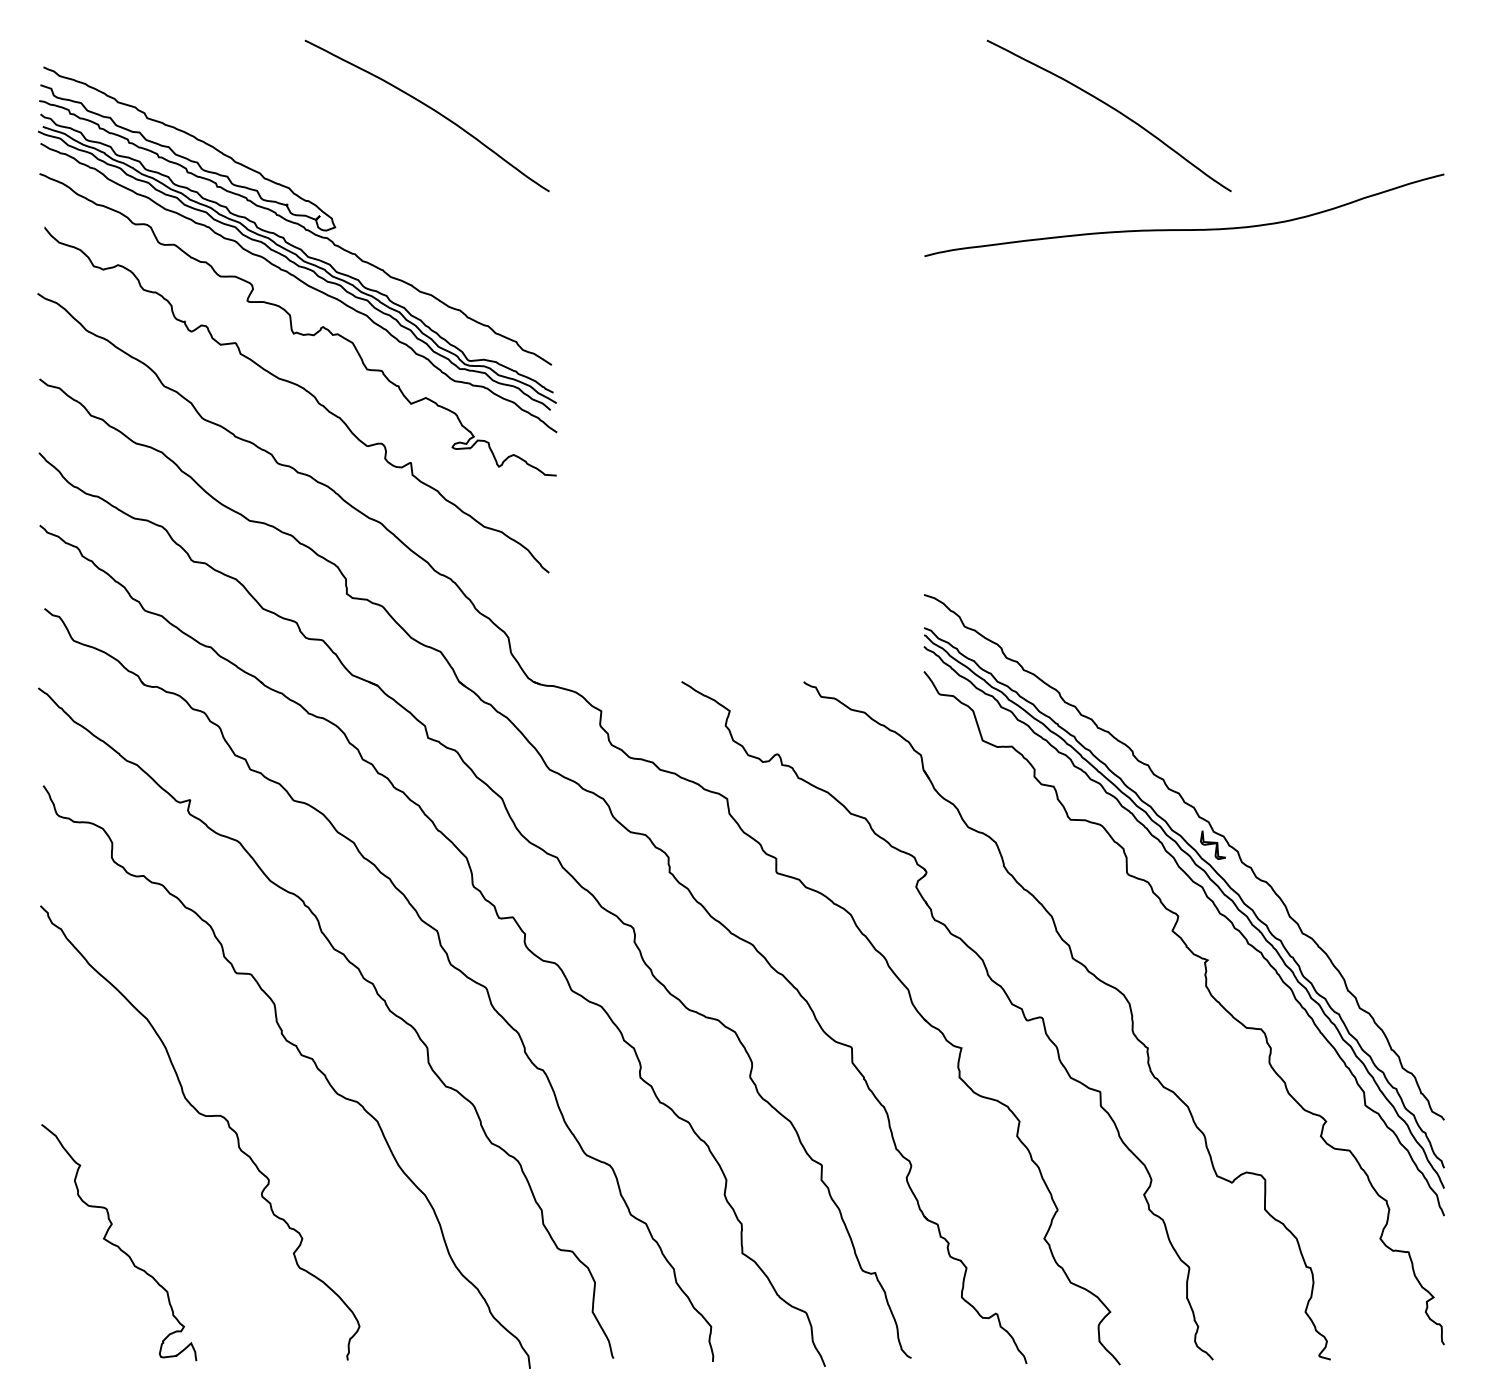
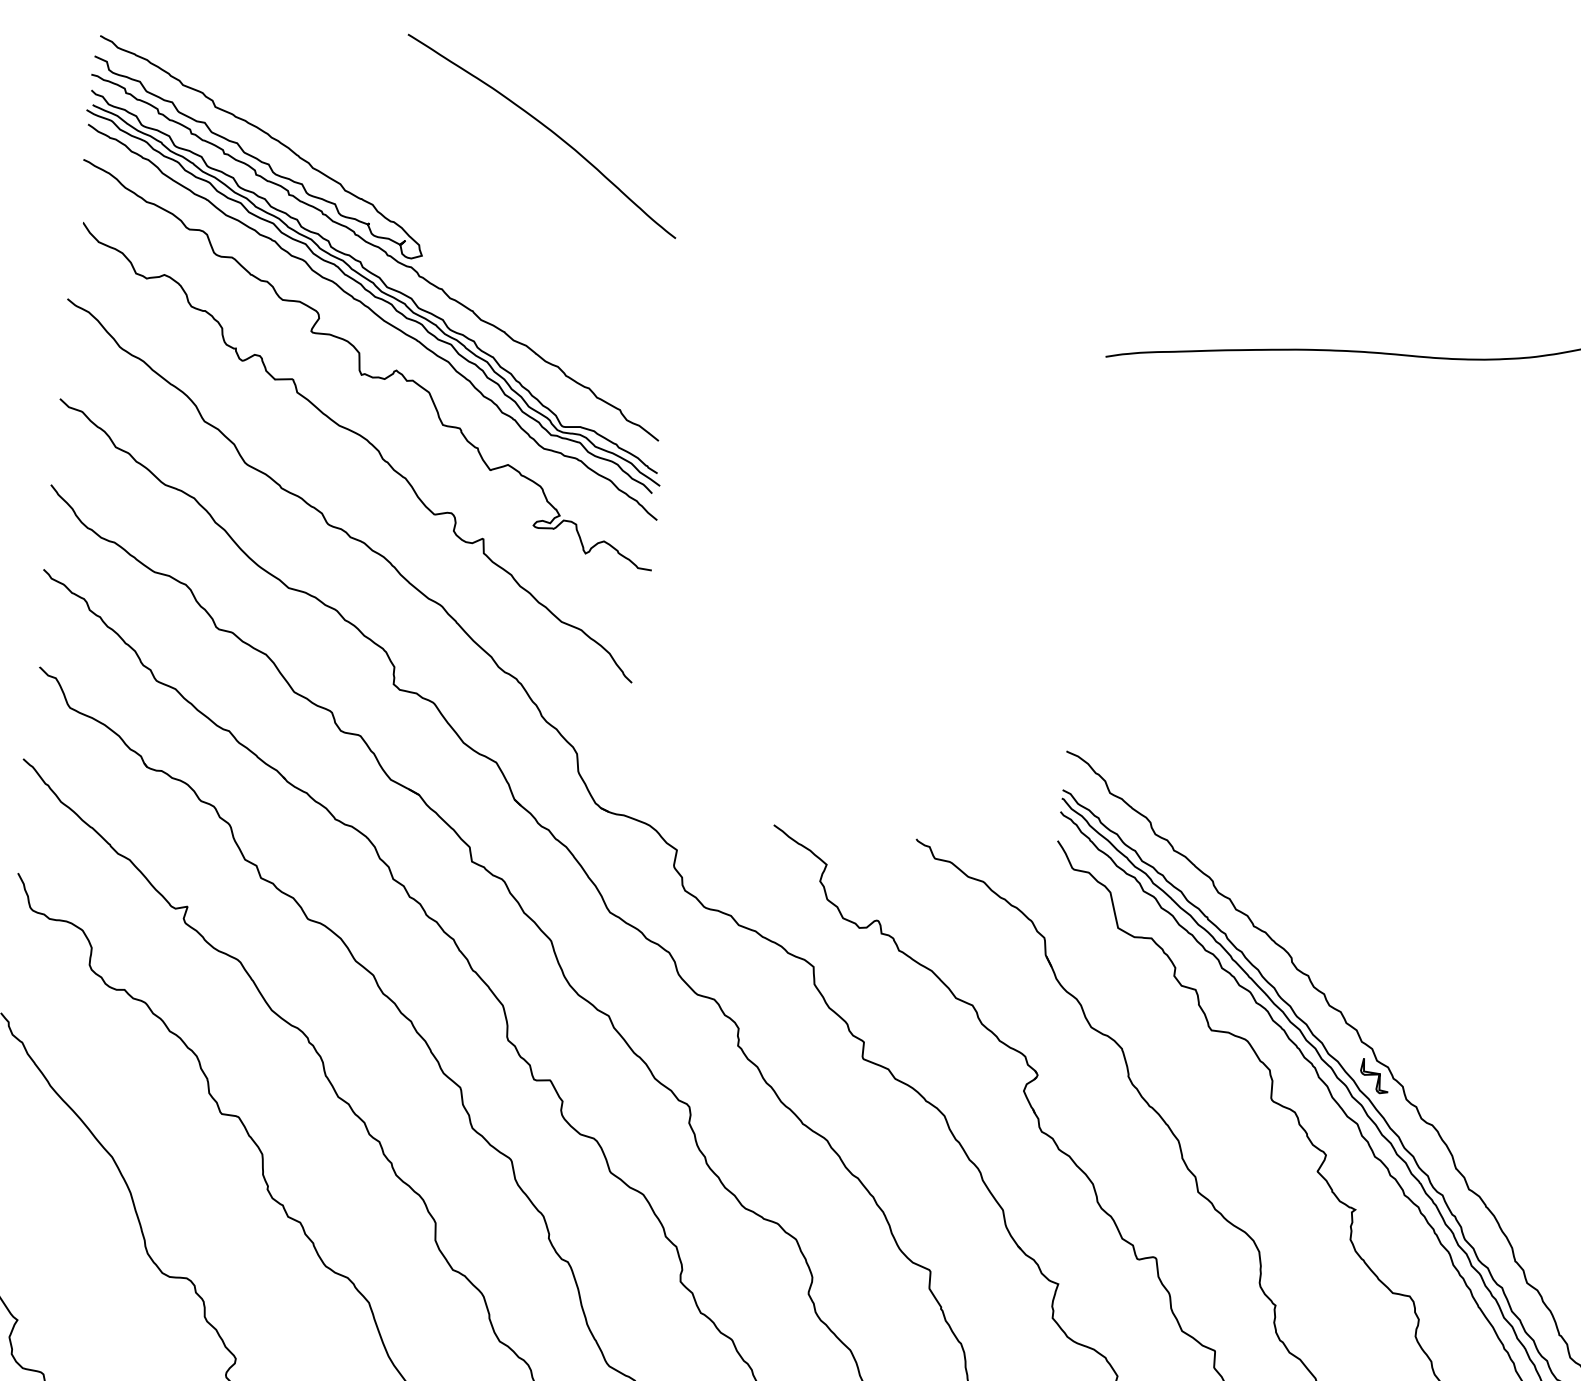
curve: (1111, 108) -> (1340, 205), removed

